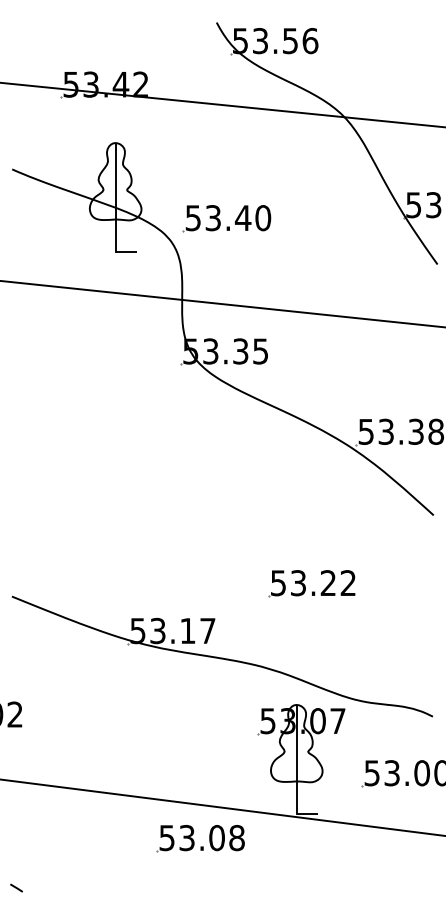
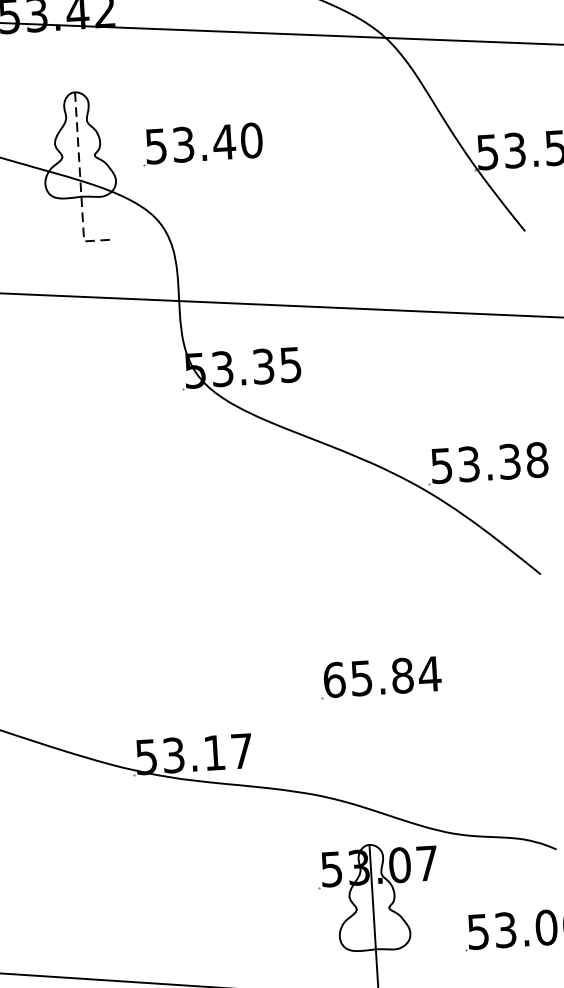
line: (115, 209) -> (80, 183), solid -> dashed
part: (220, 220) -> (193, 147), moved
text: (313, 583) -> (382, 677), 53.22 -> 65.84

